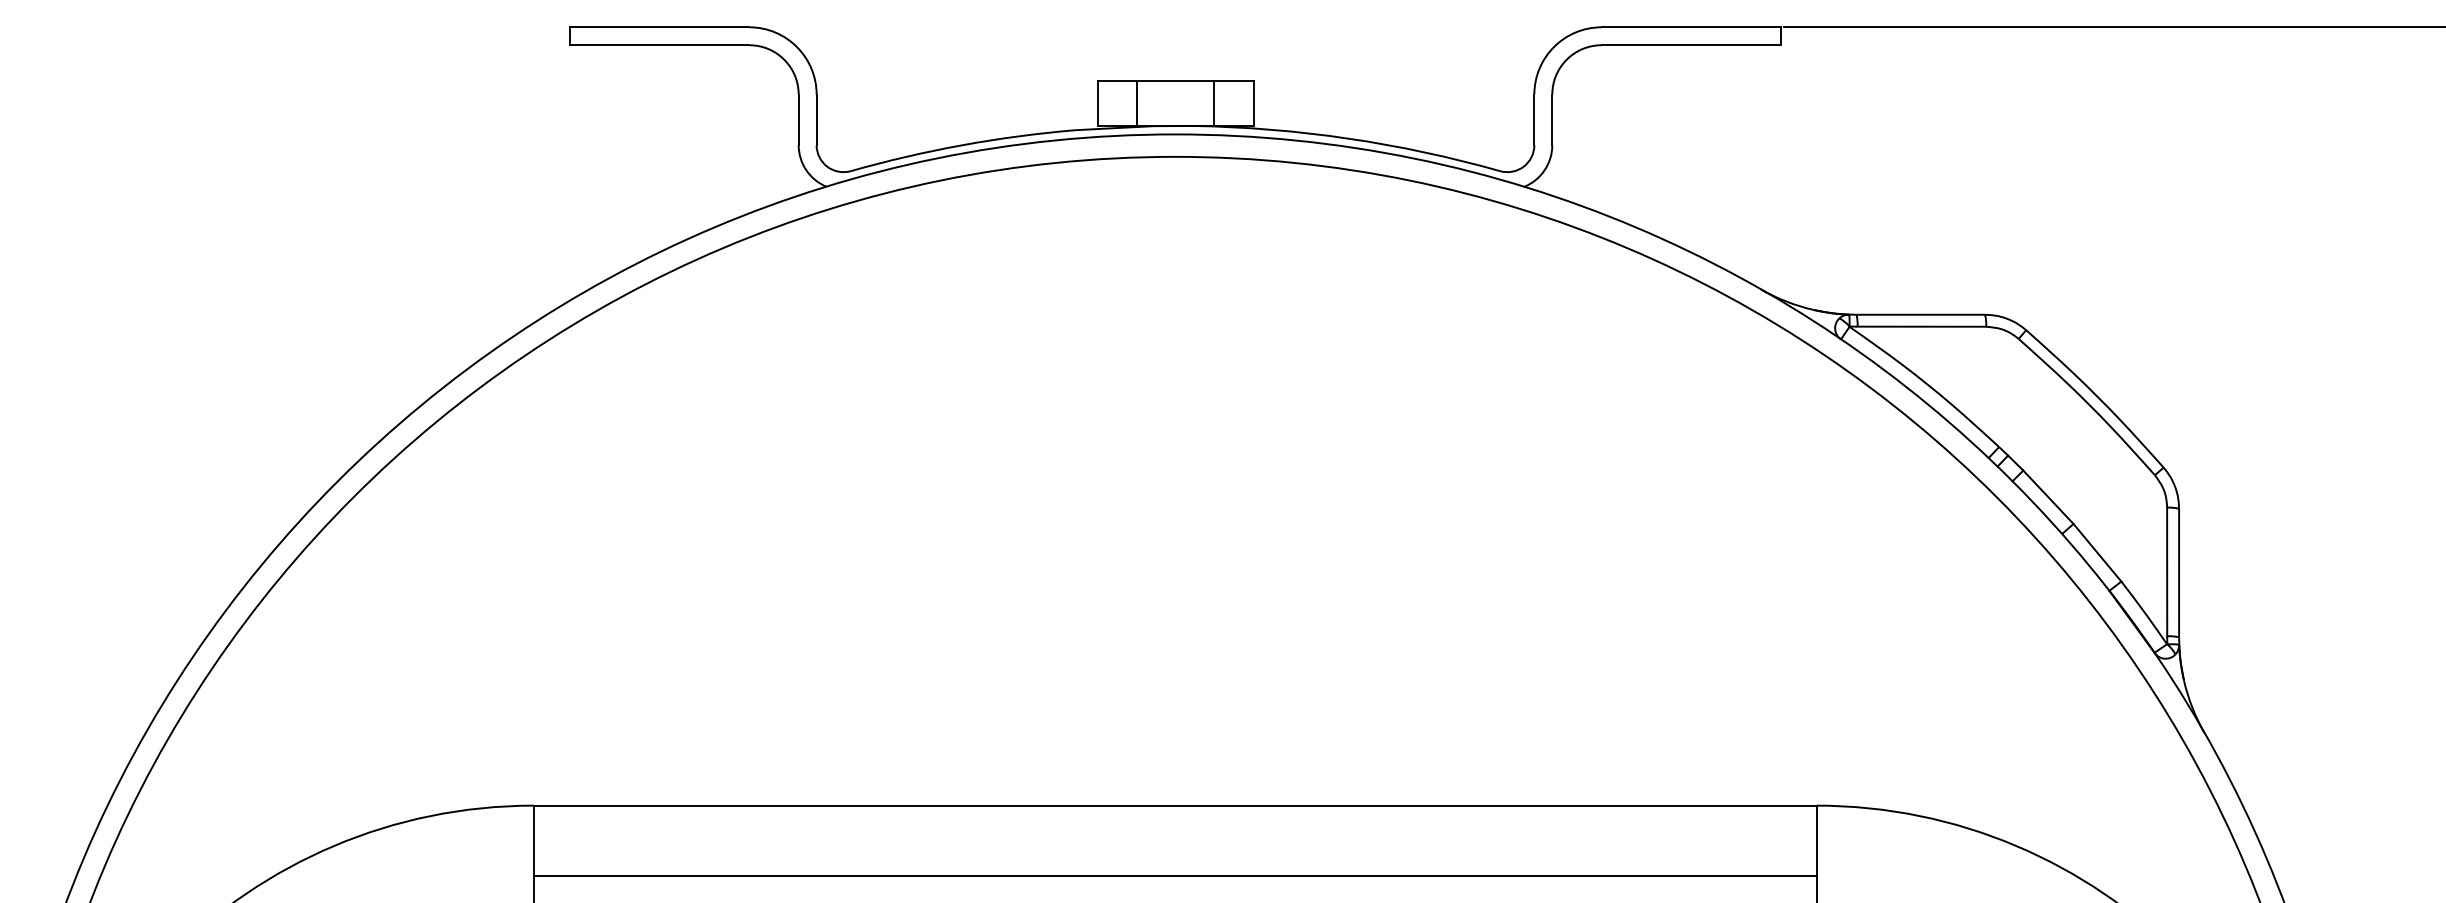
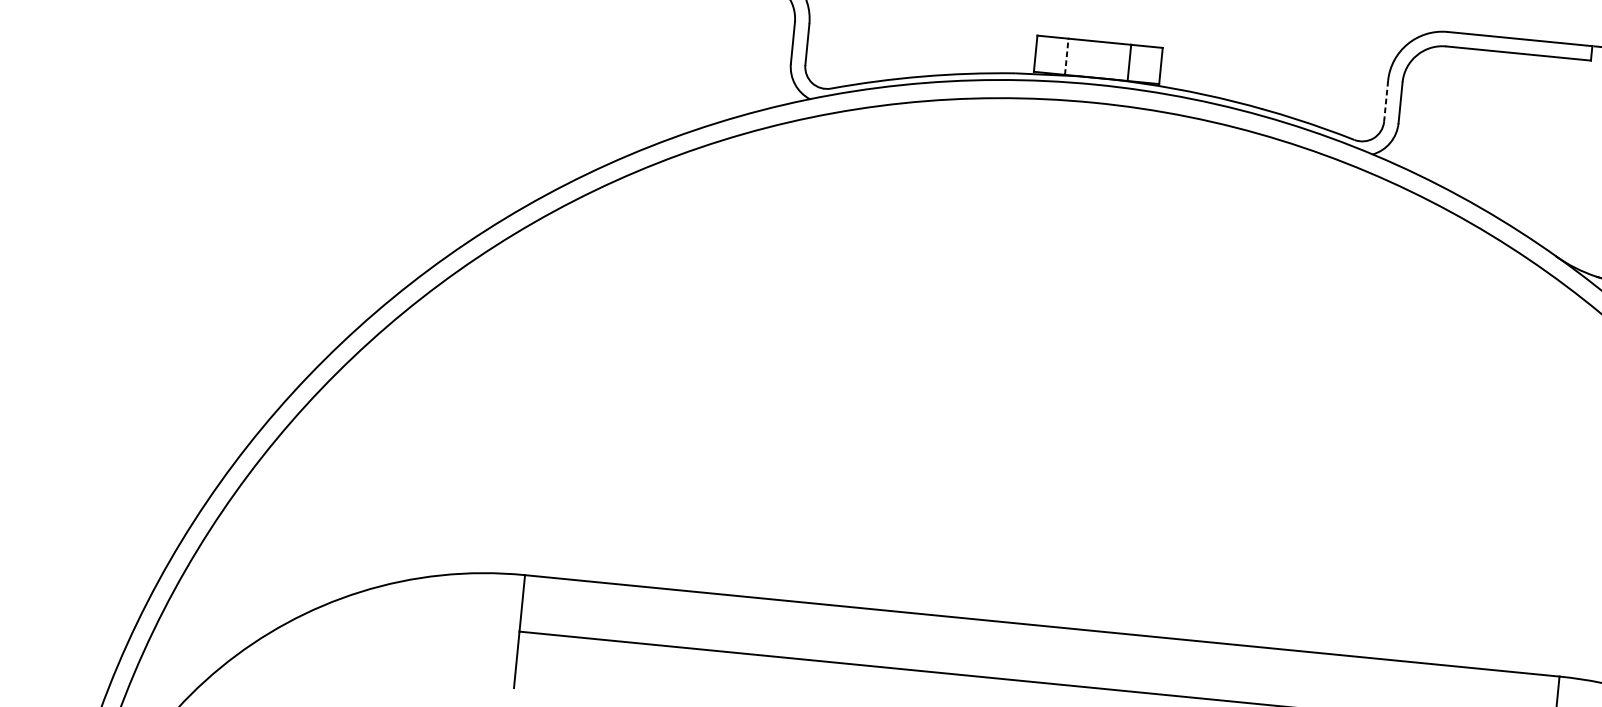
line: (1136, 103) -> (1066, 56), solid -> dashed
line: (1534, 120) -> (1386, 101), solid -> dashed

